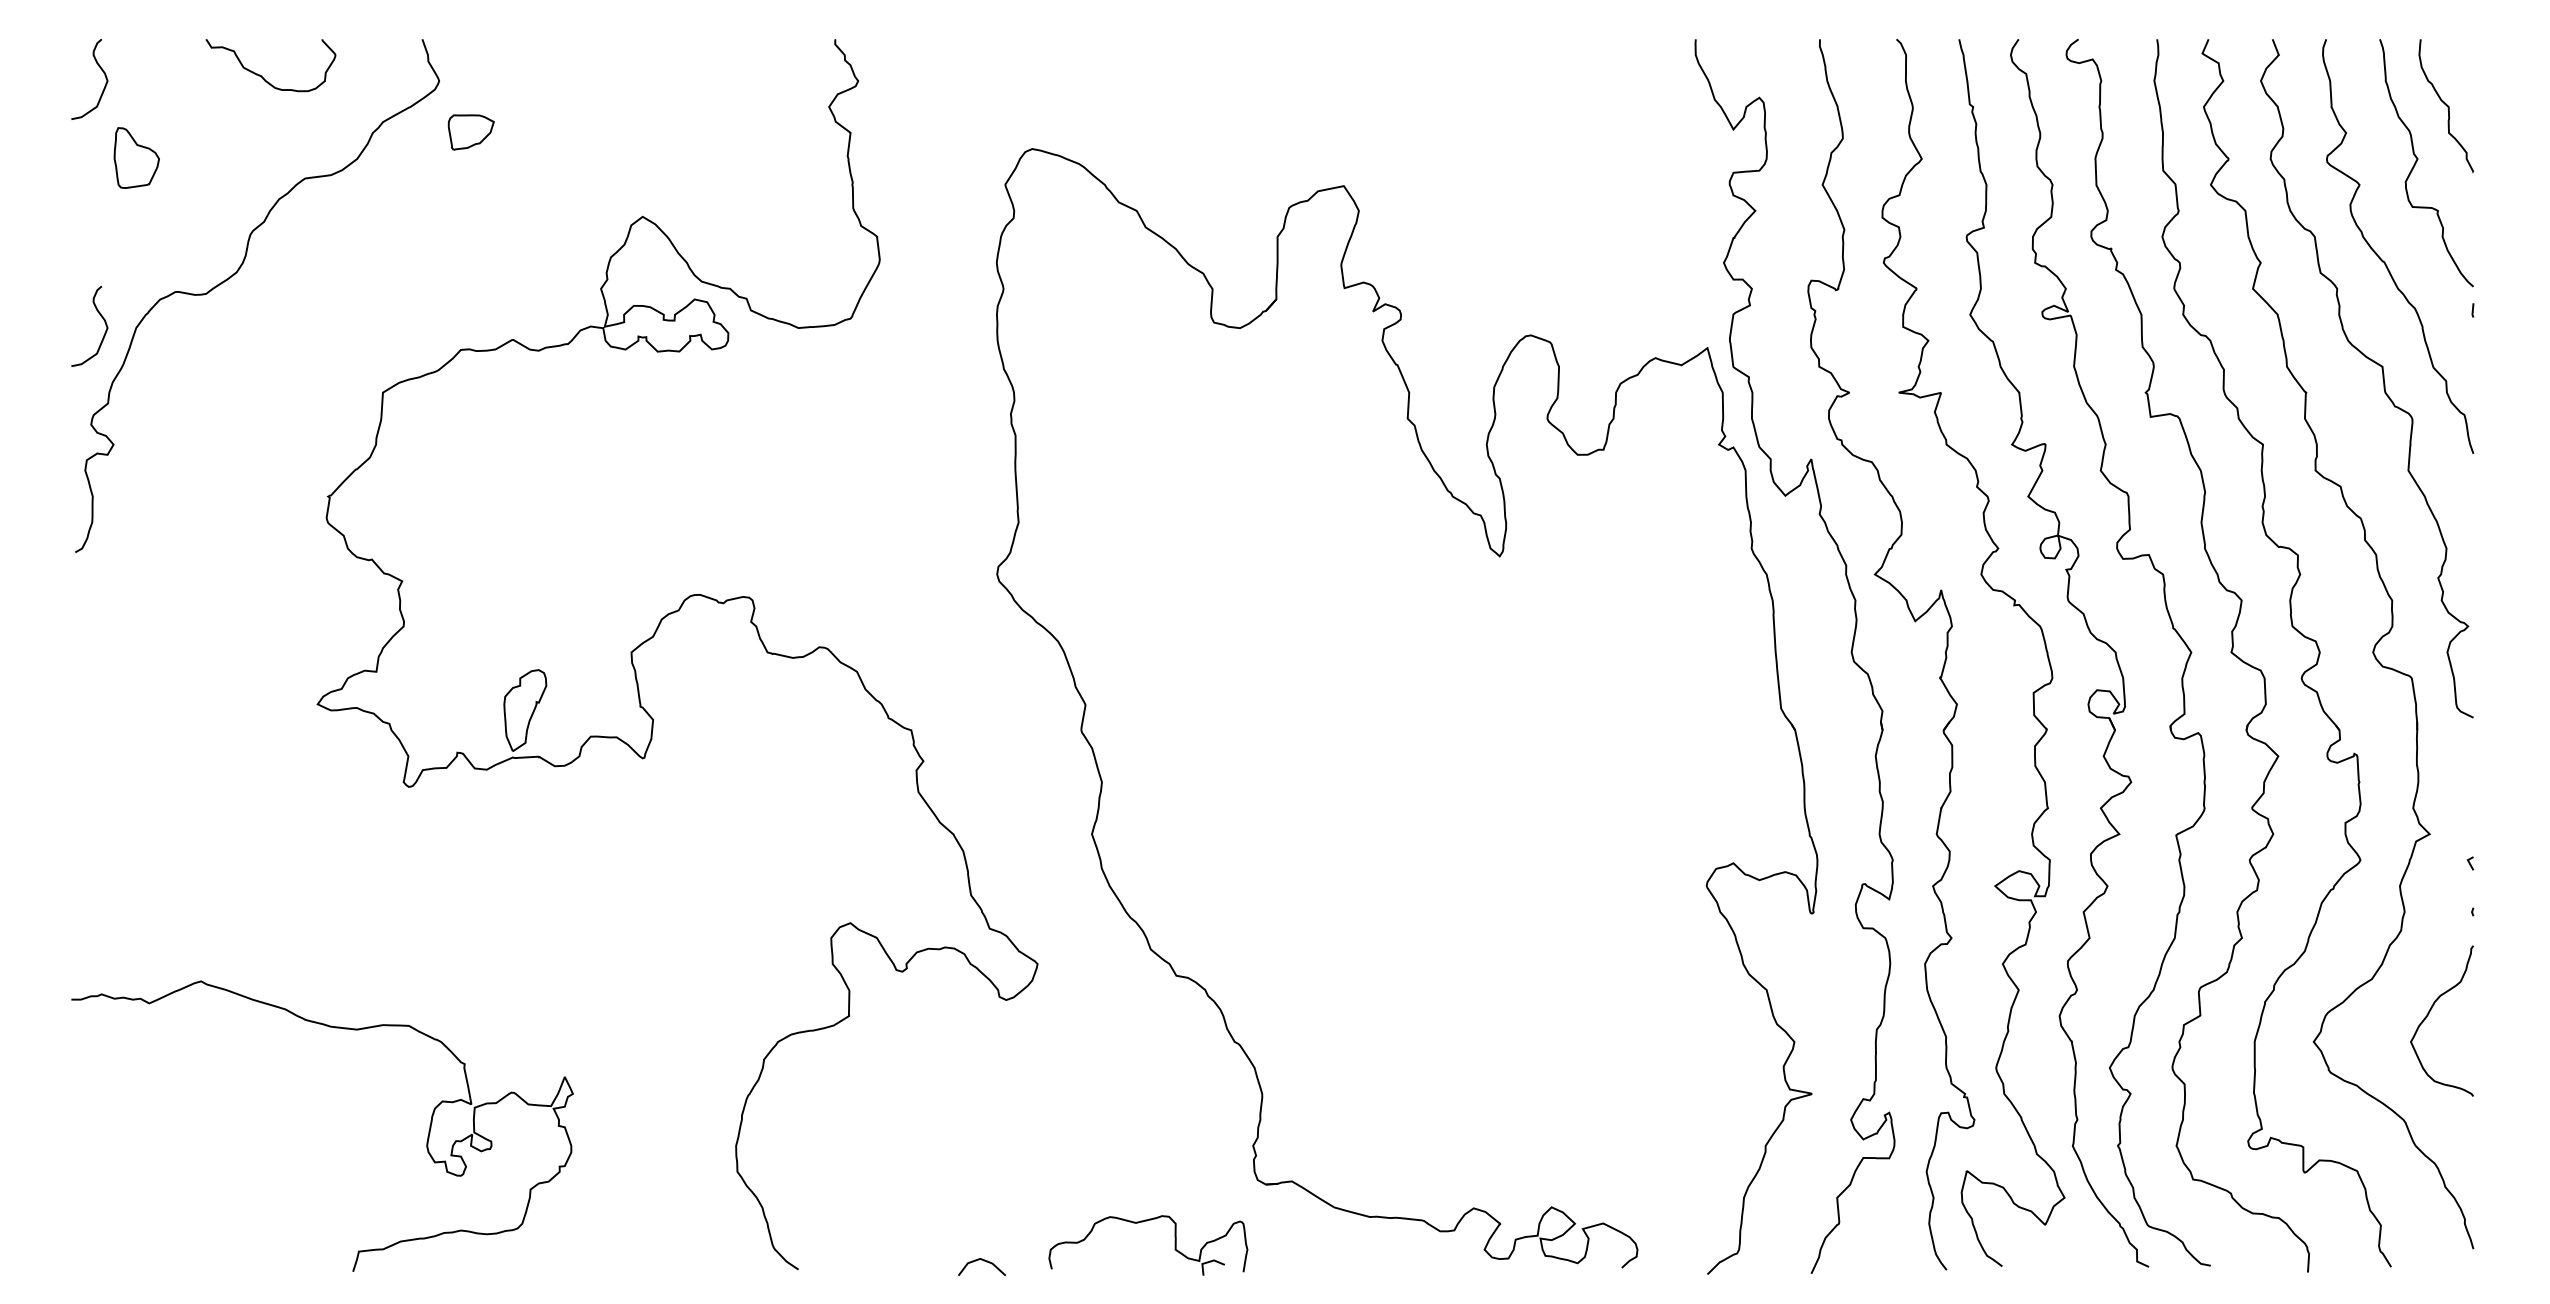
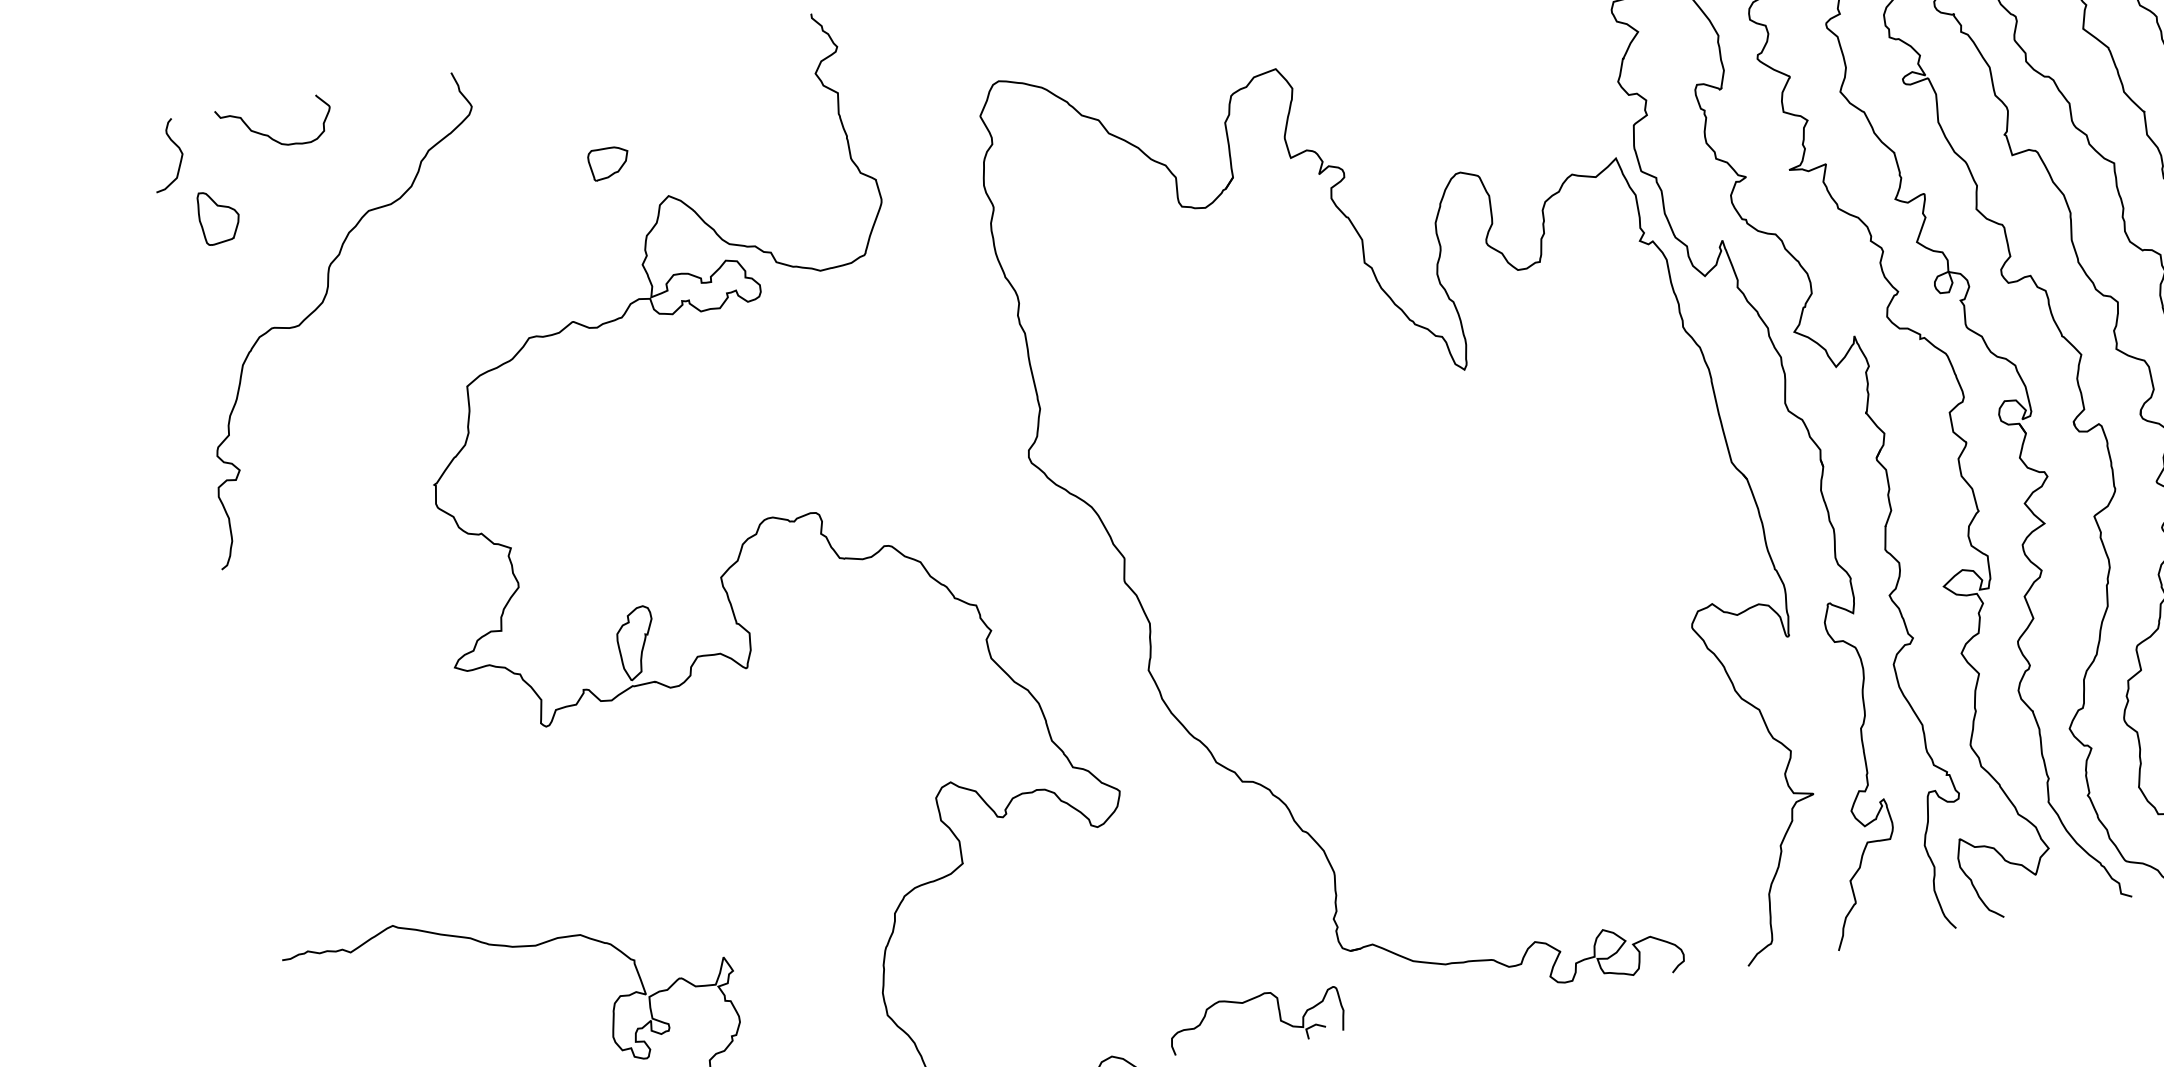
curve: (260, 74) -> (267, 134), moved
part: (470, 132) -> (608, 163), moved
curve: (100, 316) -> (210, 360), removed

